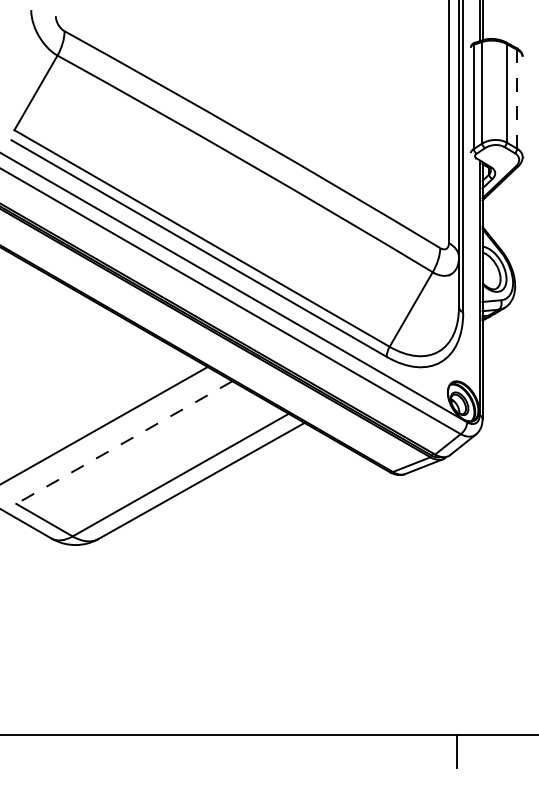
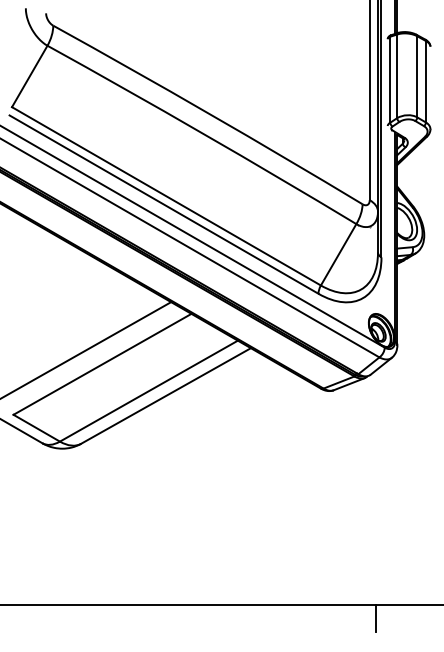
line: (516, 99) -> (425, 81), dashed -> solid
line: (124, 442) -> (102, 364), dashed -> solid

